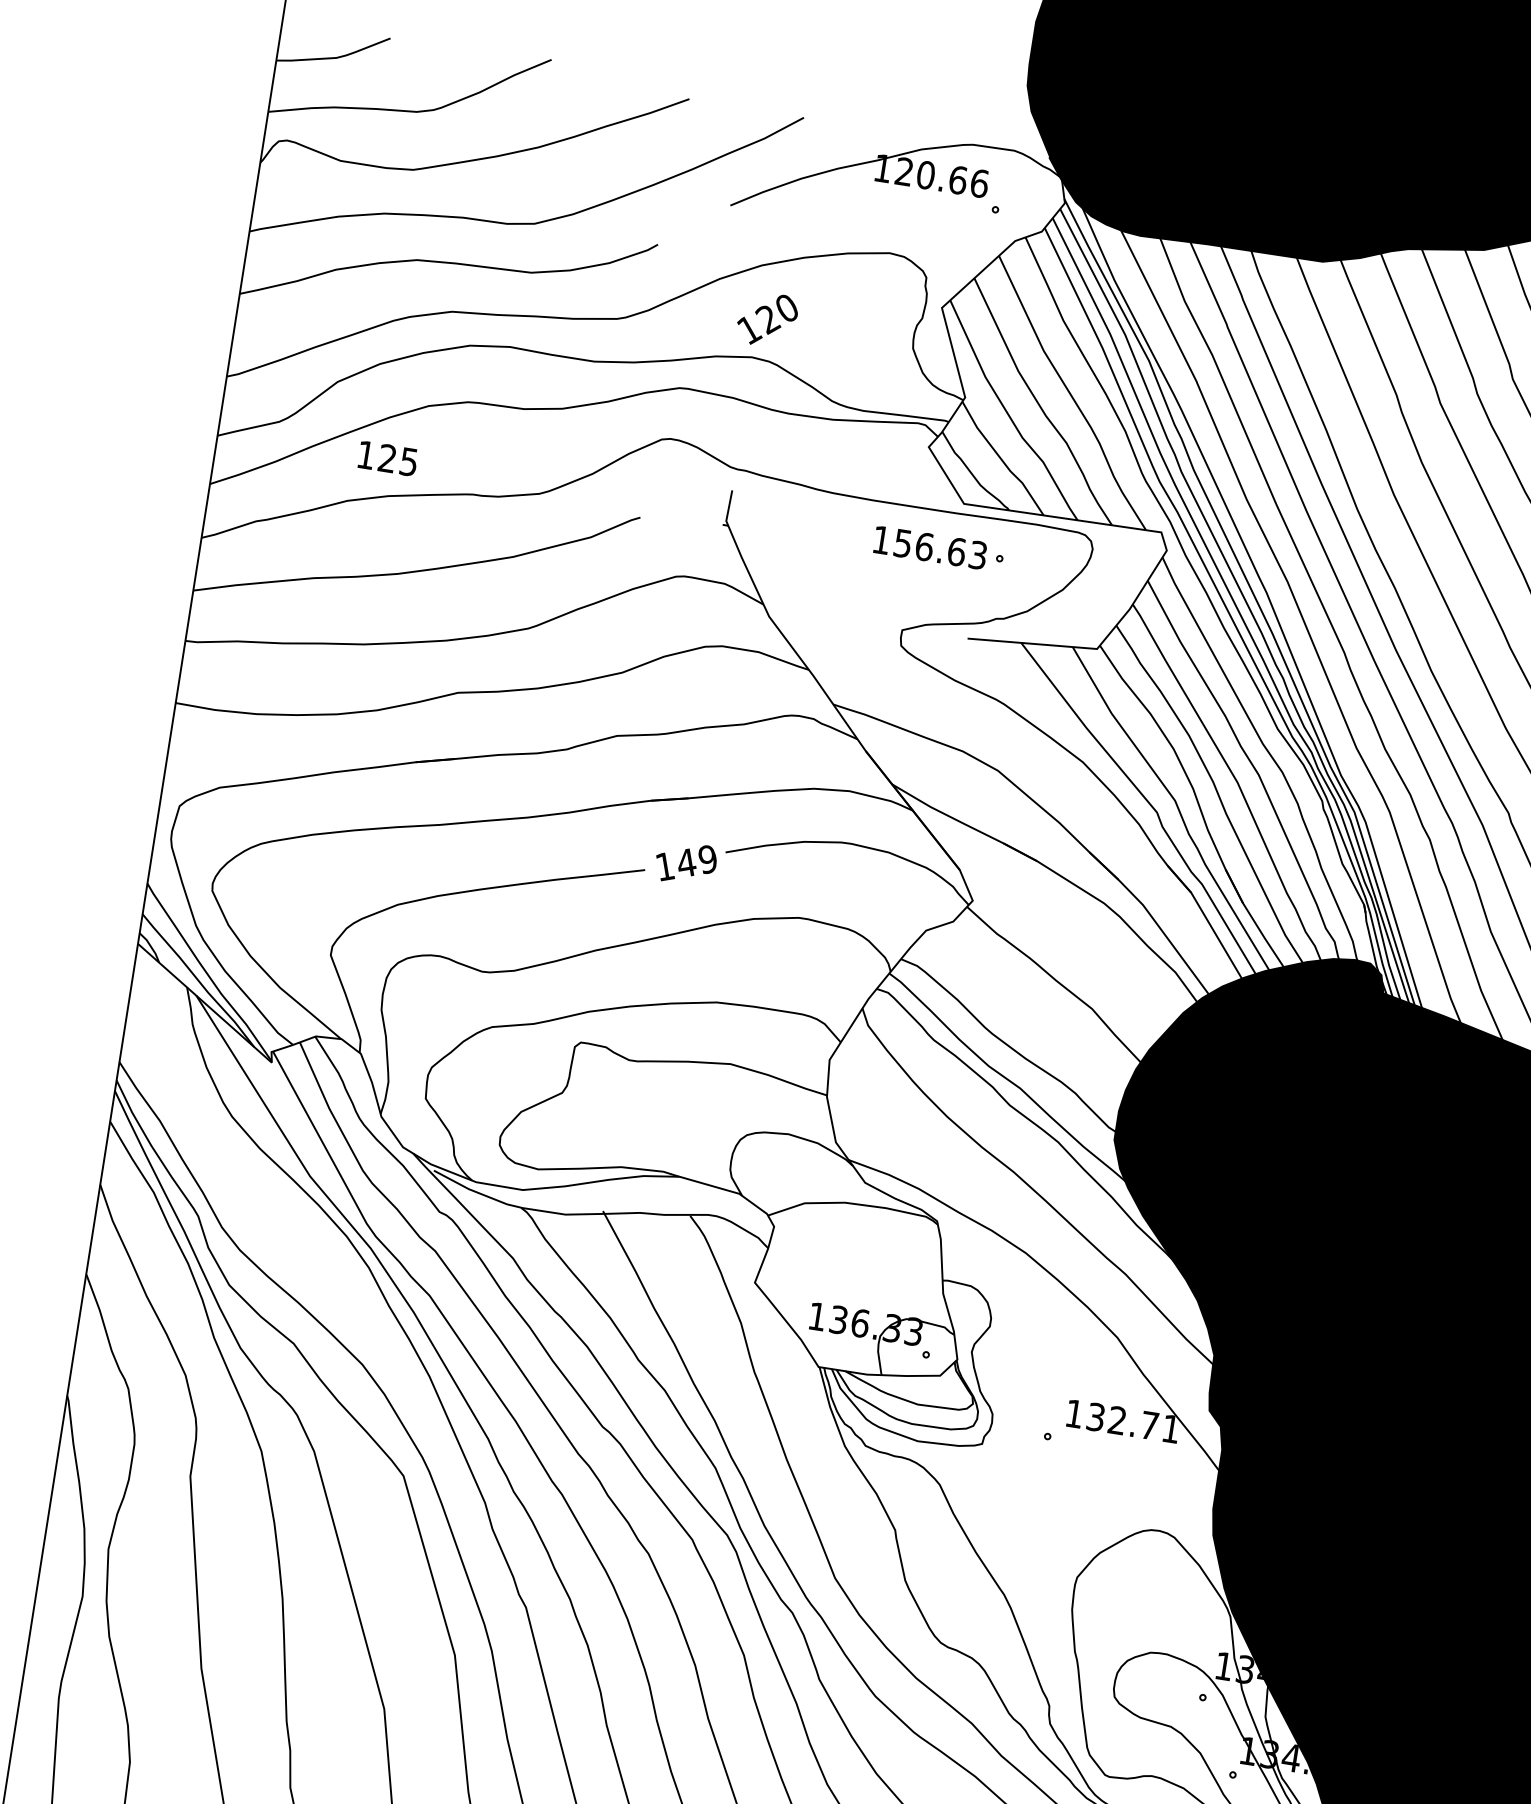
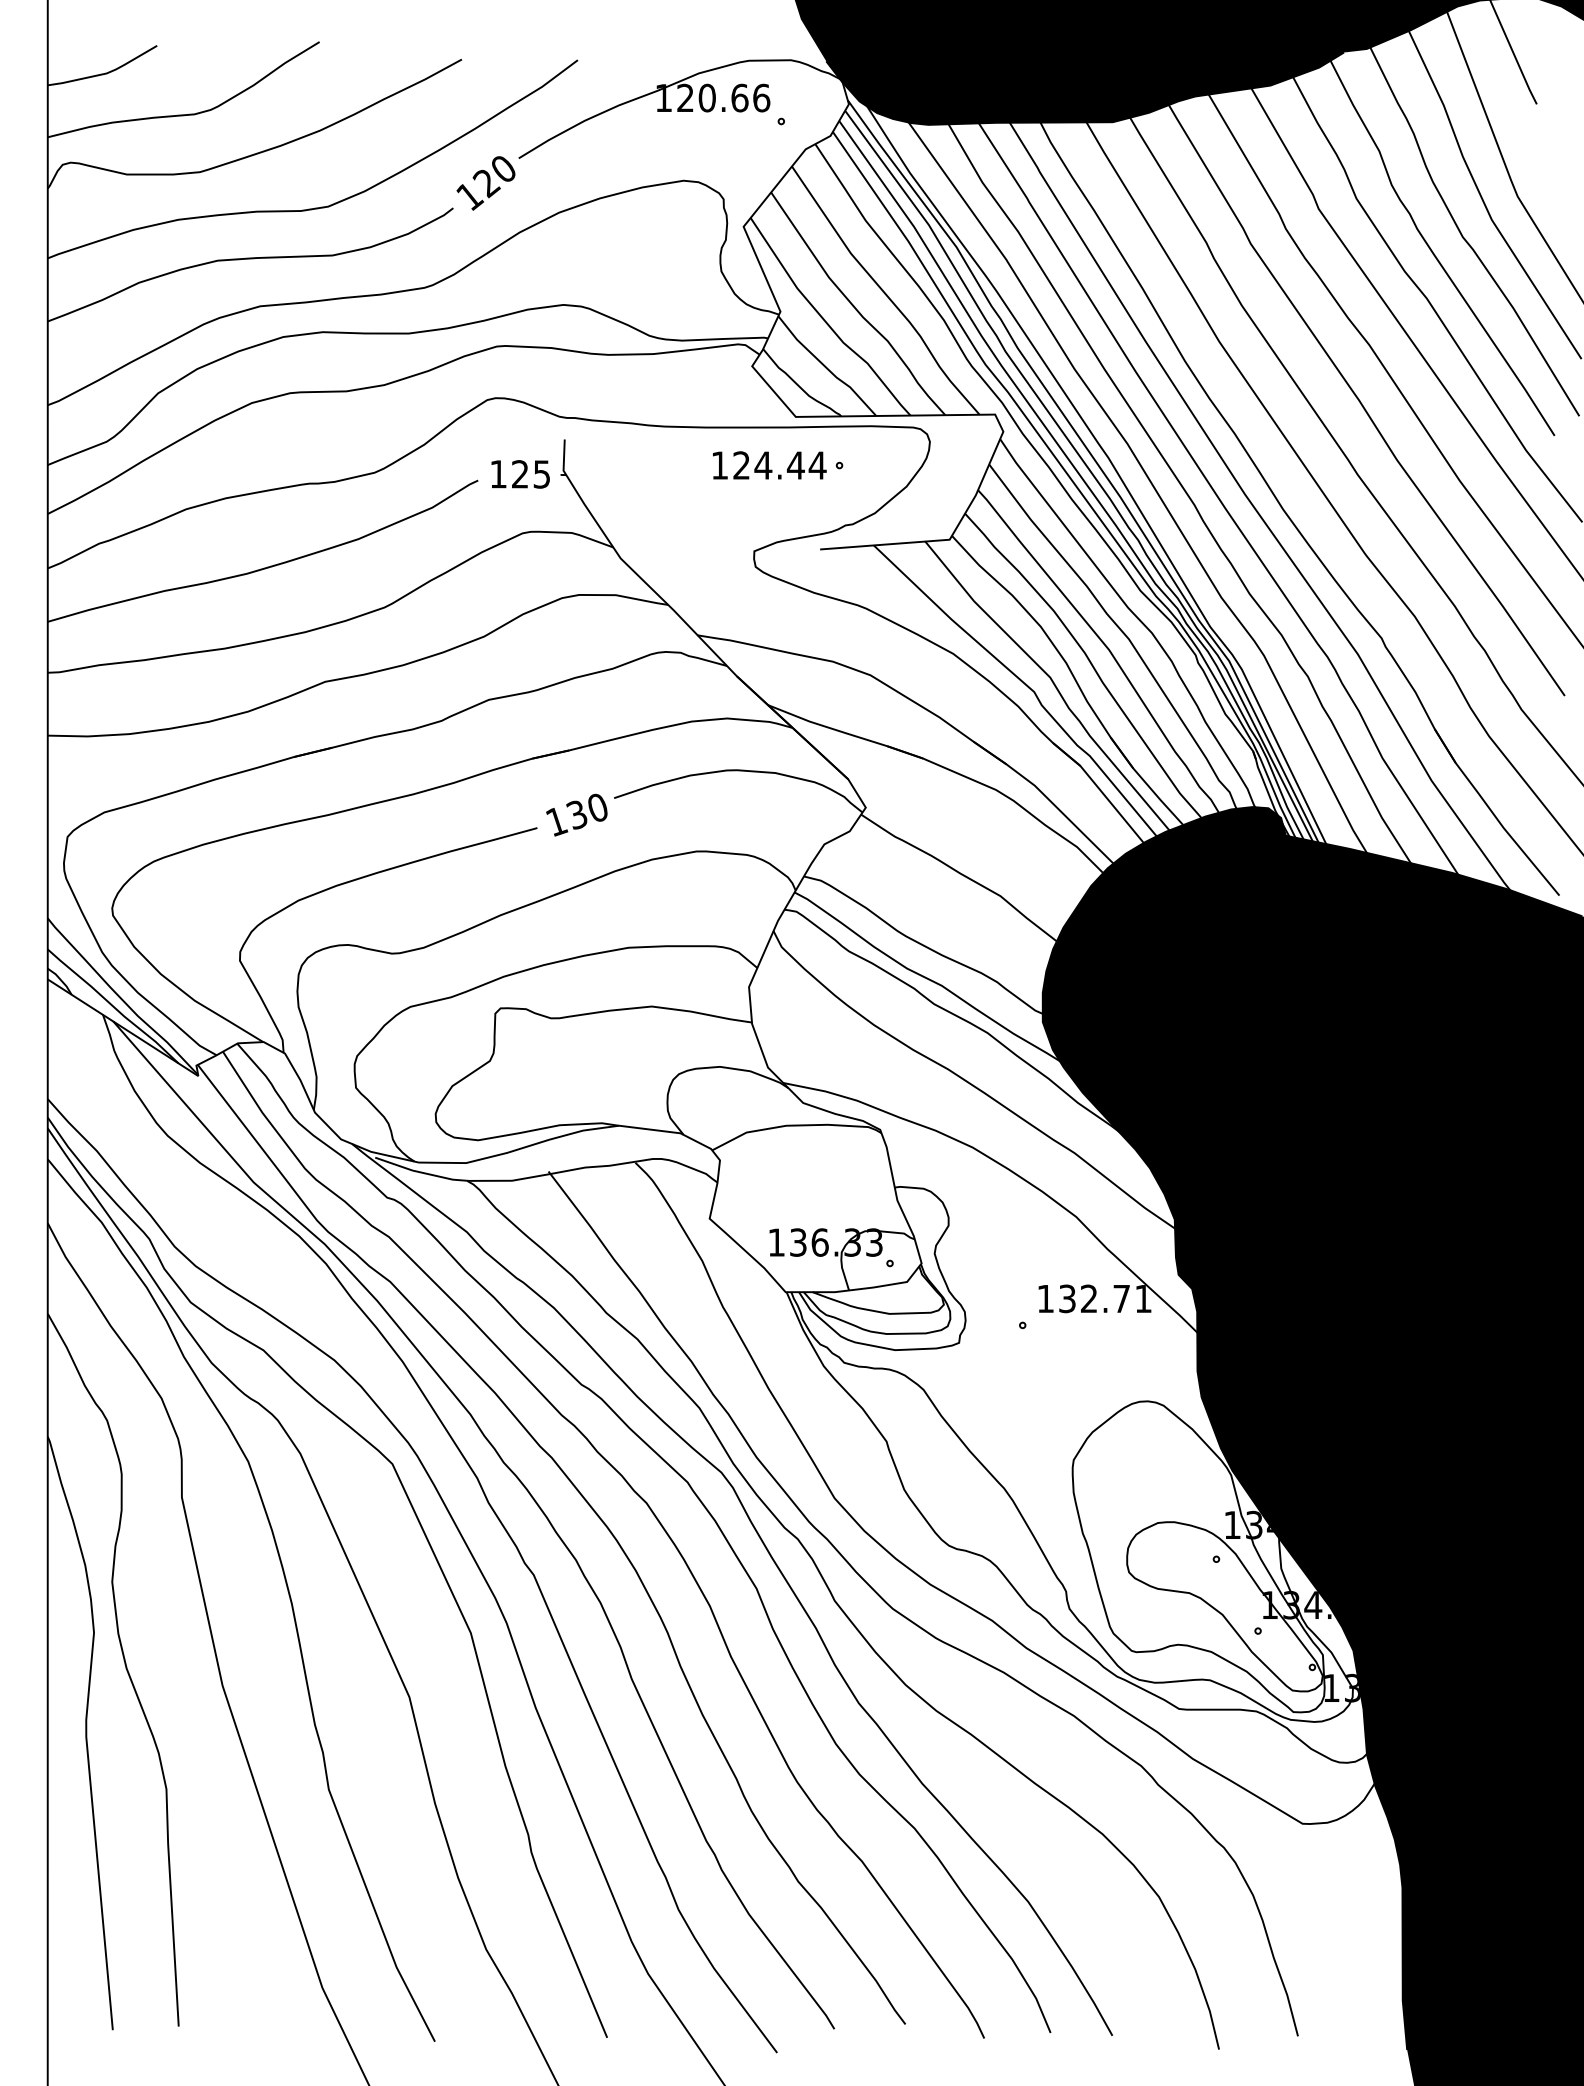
text: (766, 319) -> (485, 183), moved
text: (387, 458) -> (520, 474), moved
text: (940, 549) -> (779, 465), 156.63 -> 124.44
text: (696, 861) -> (586, 811), 149 -> 130

